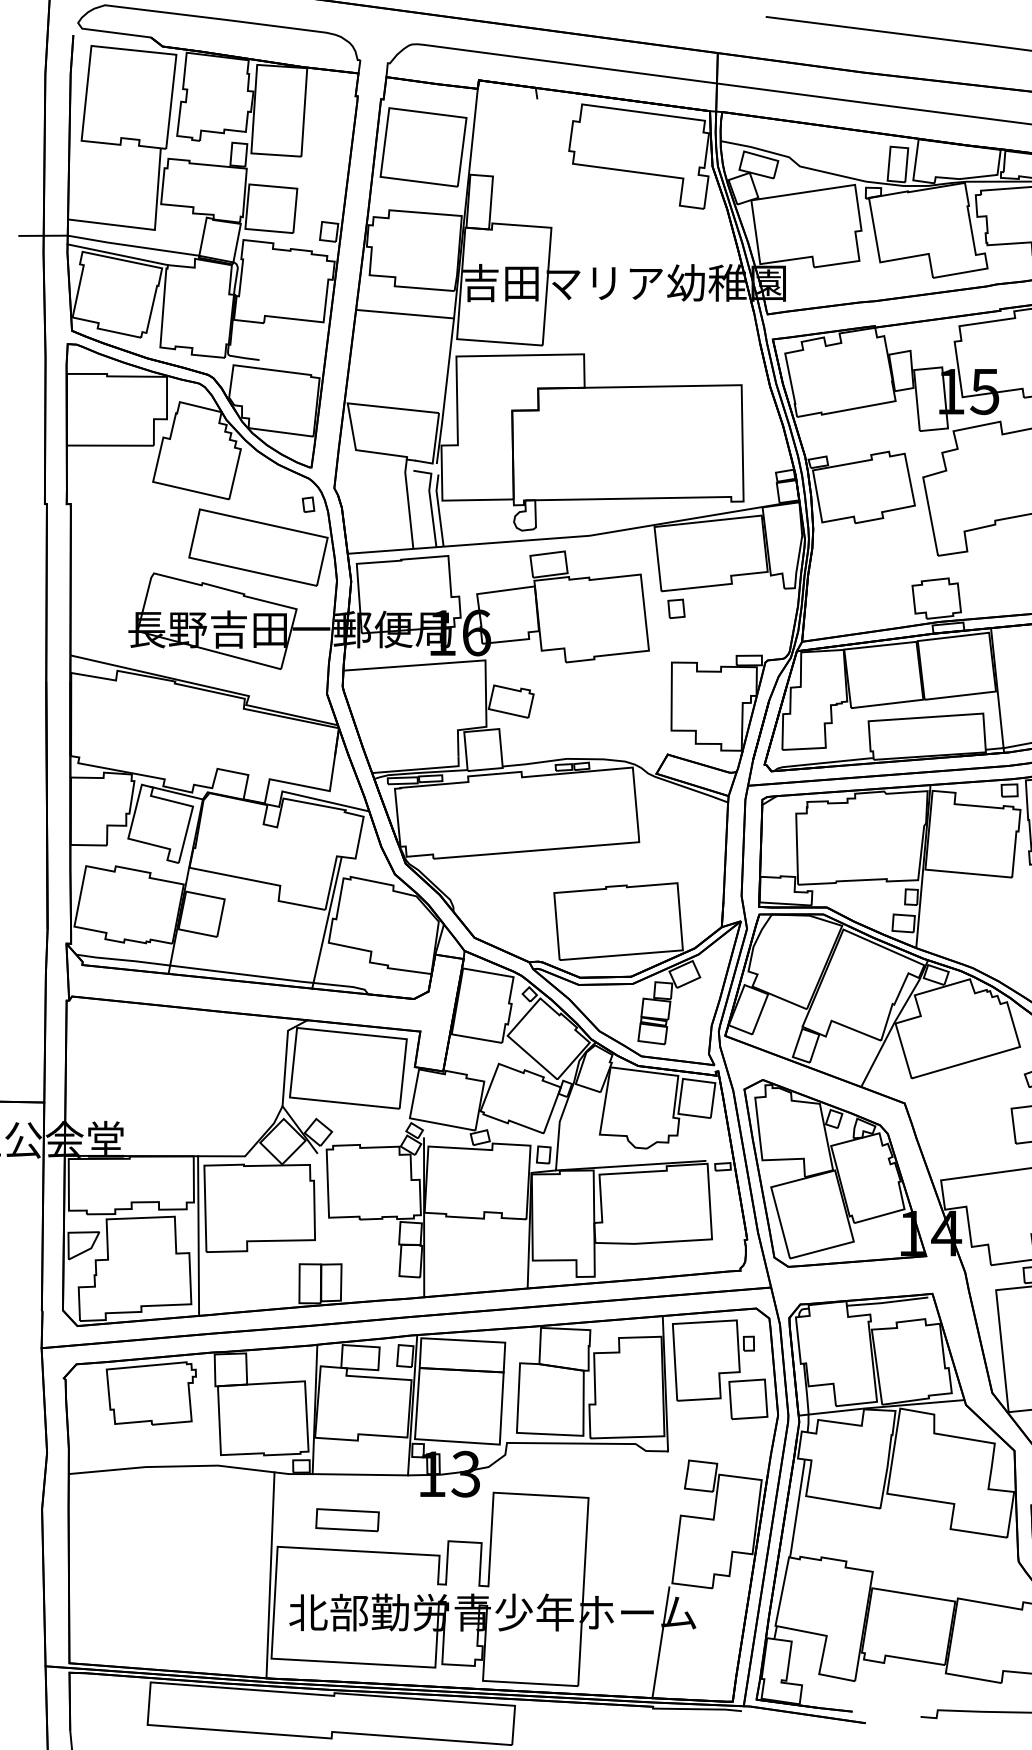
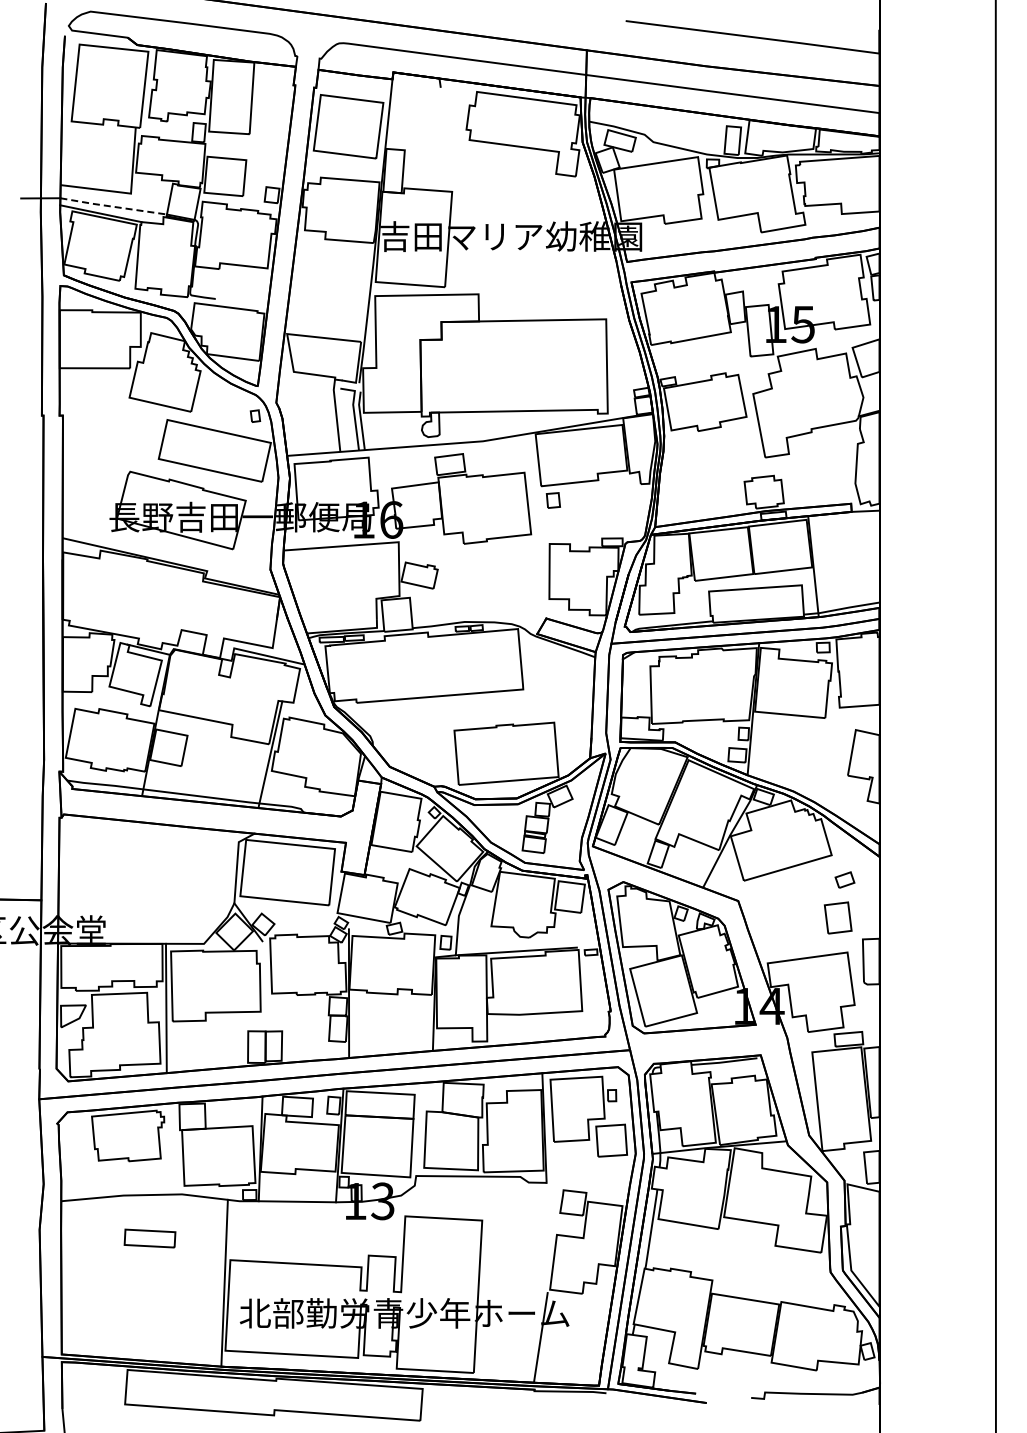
line: (134, 245) -> (114, 206), solid -> dashed
line: (404, 313) -> (333, 261), removed
part: (346, 1520) -> (149, 1238), moved

